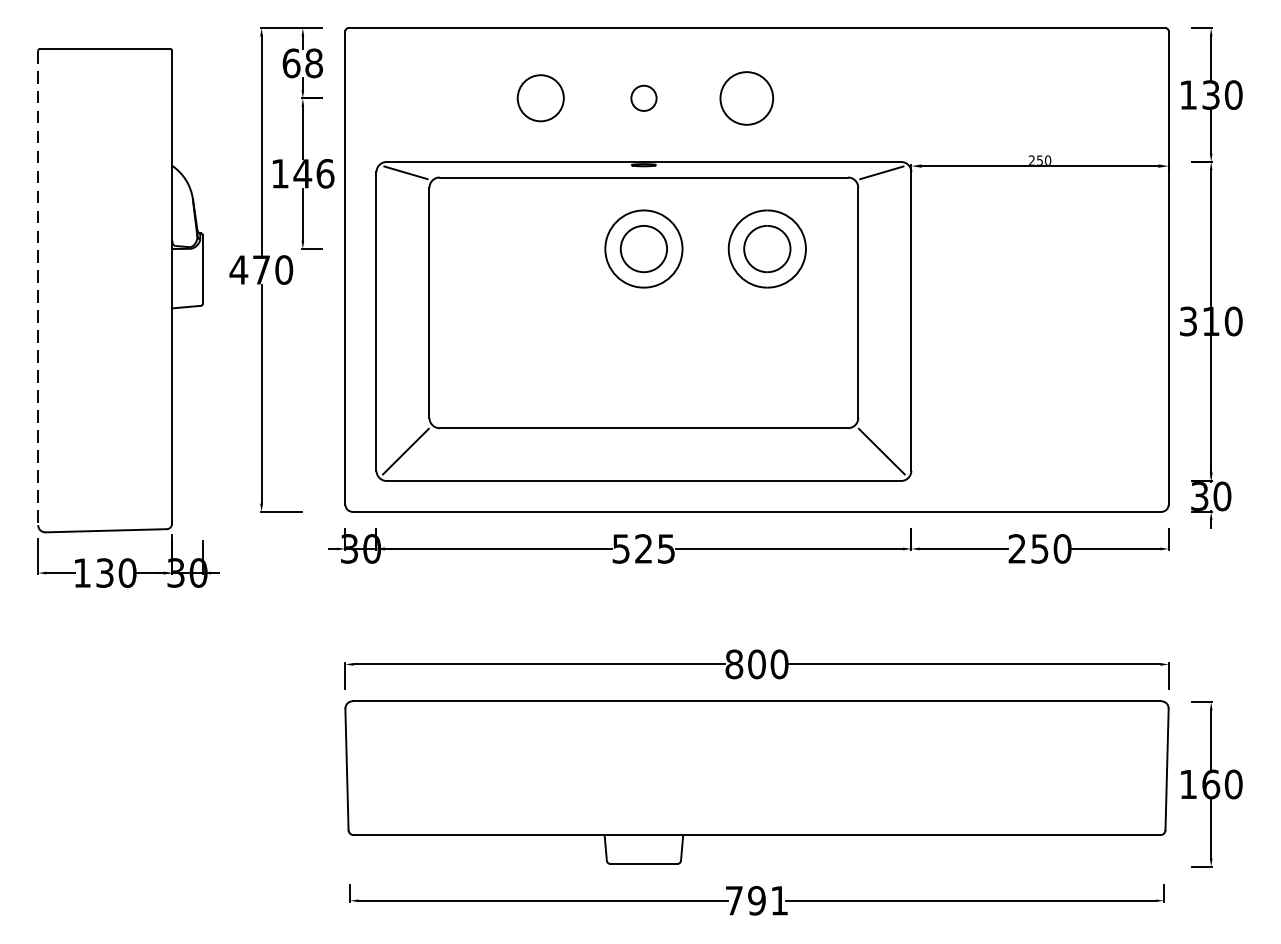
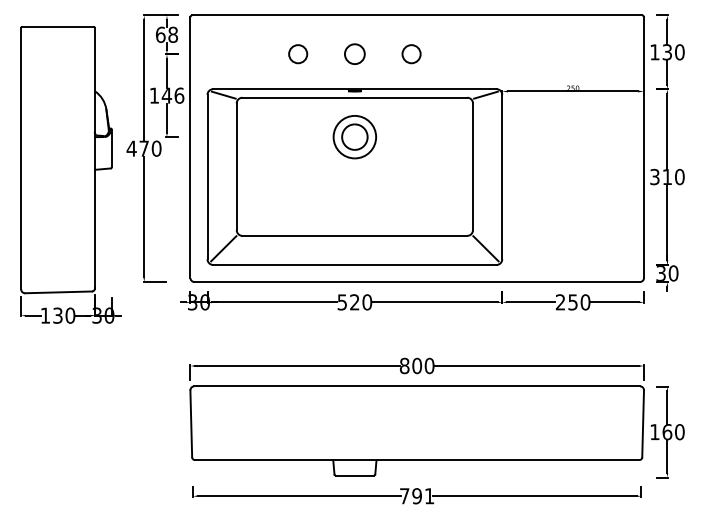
circle: (643, 97) -> (354, 53), size x1.43
circle: (541, 99) -> (298, 54), size x0.71
circle: (746, 99) -> (411, 54), size x0.62
part: (766, 249) -> (422, 137), removed
line: (38, 287) -> (21, 158), dashed -> solid
text: (666, 549) -> (367, 302), 525 -> 520

